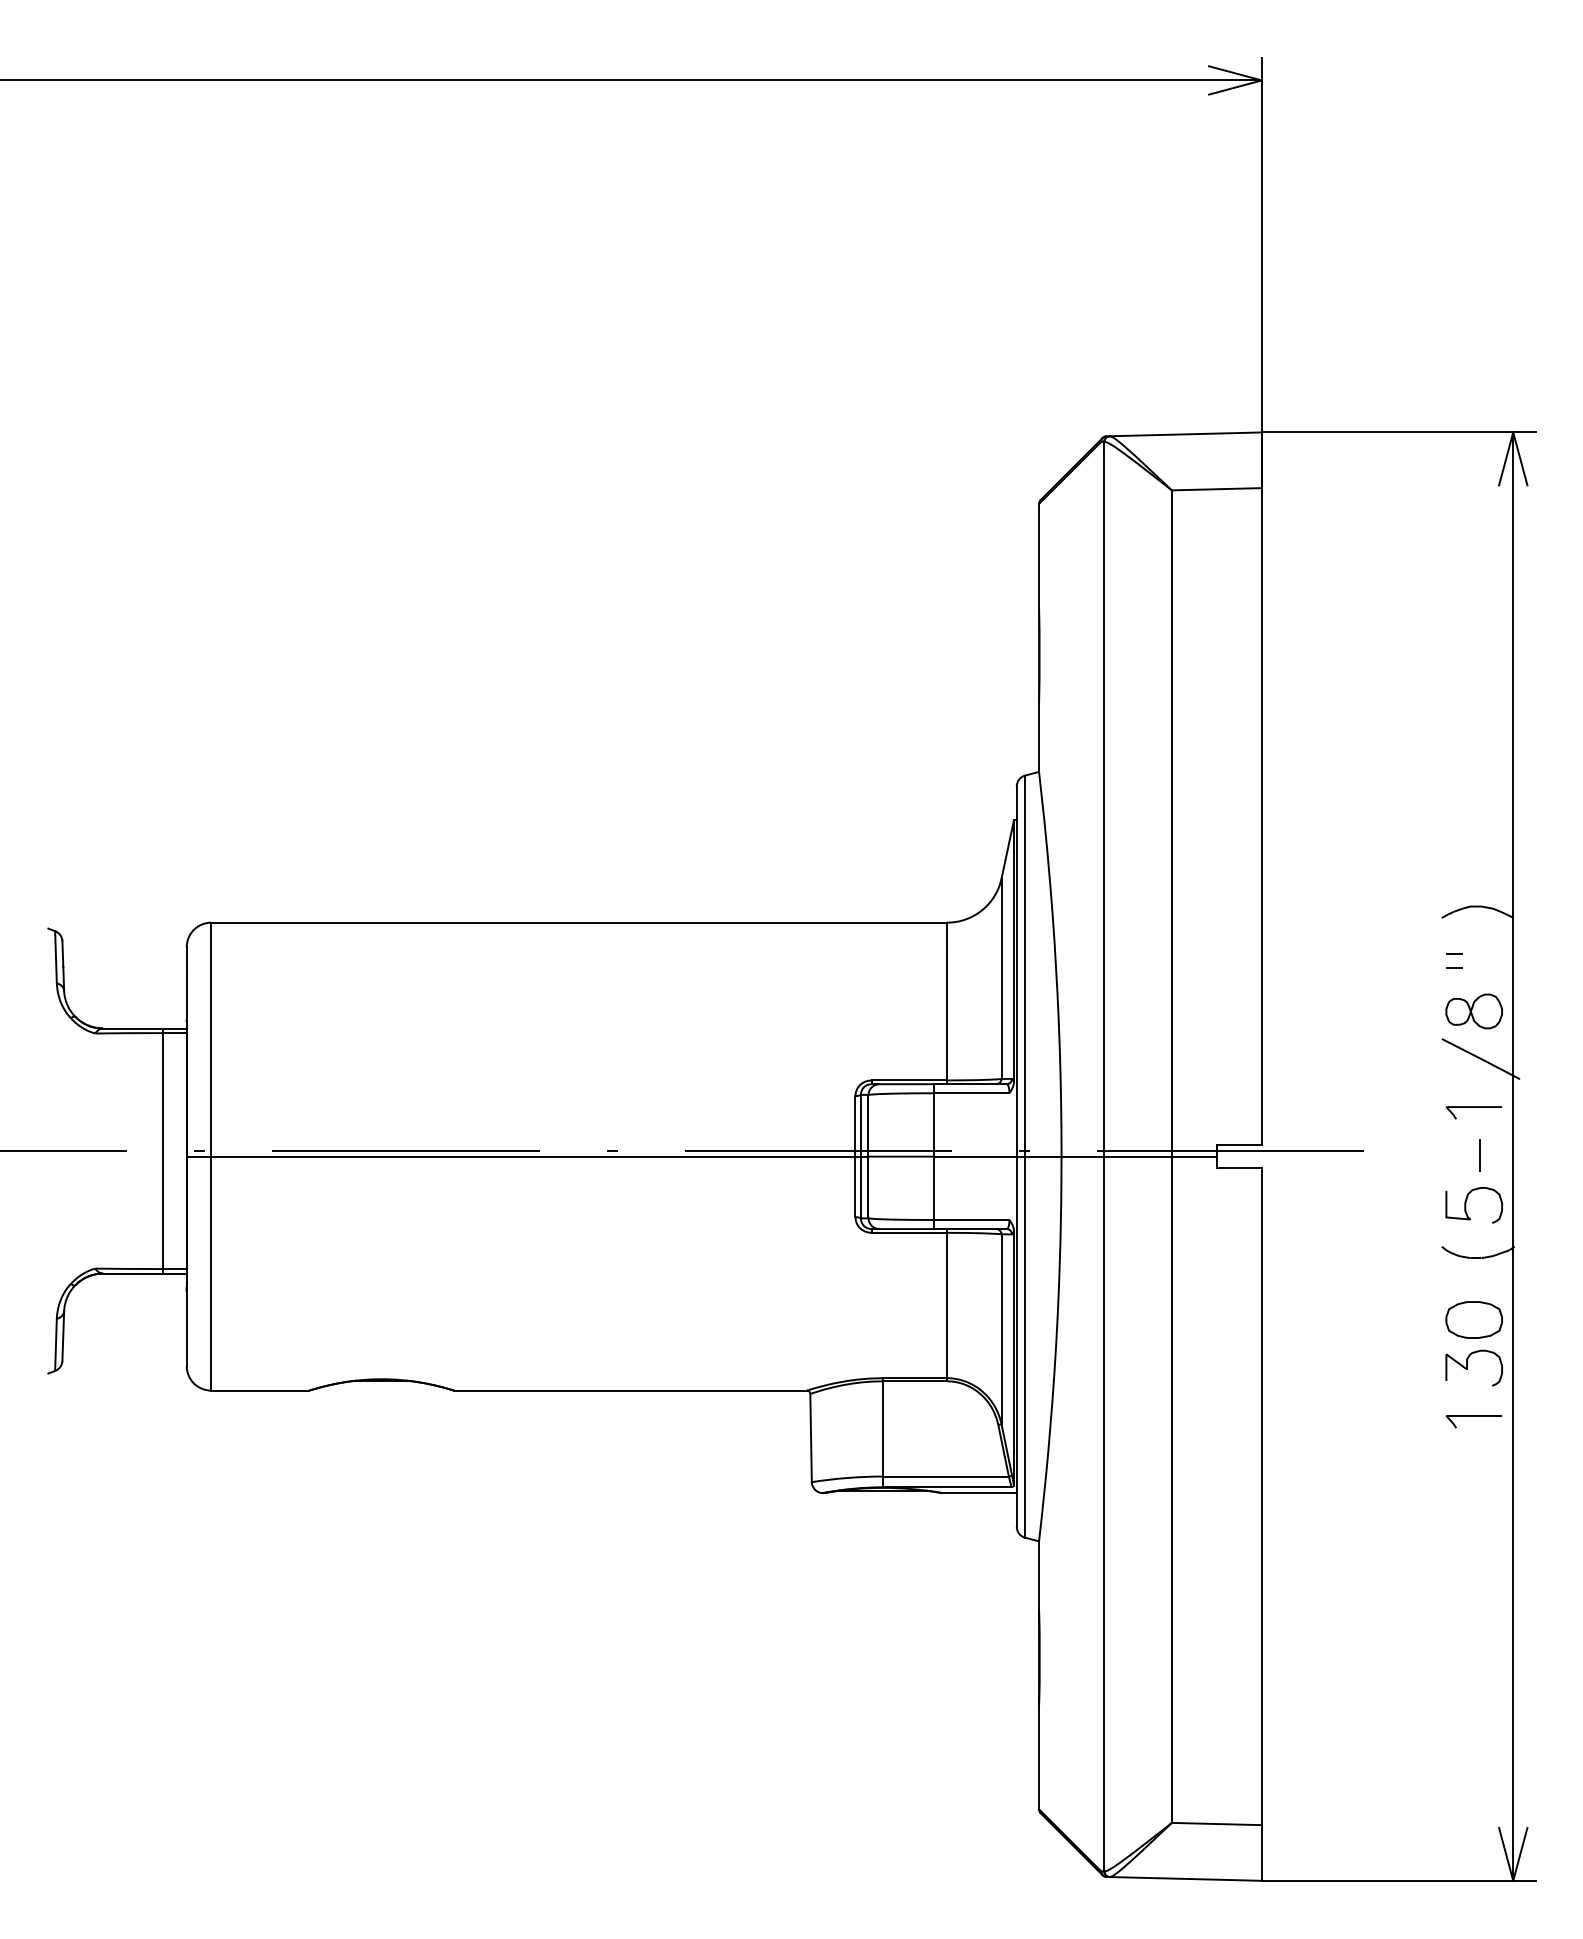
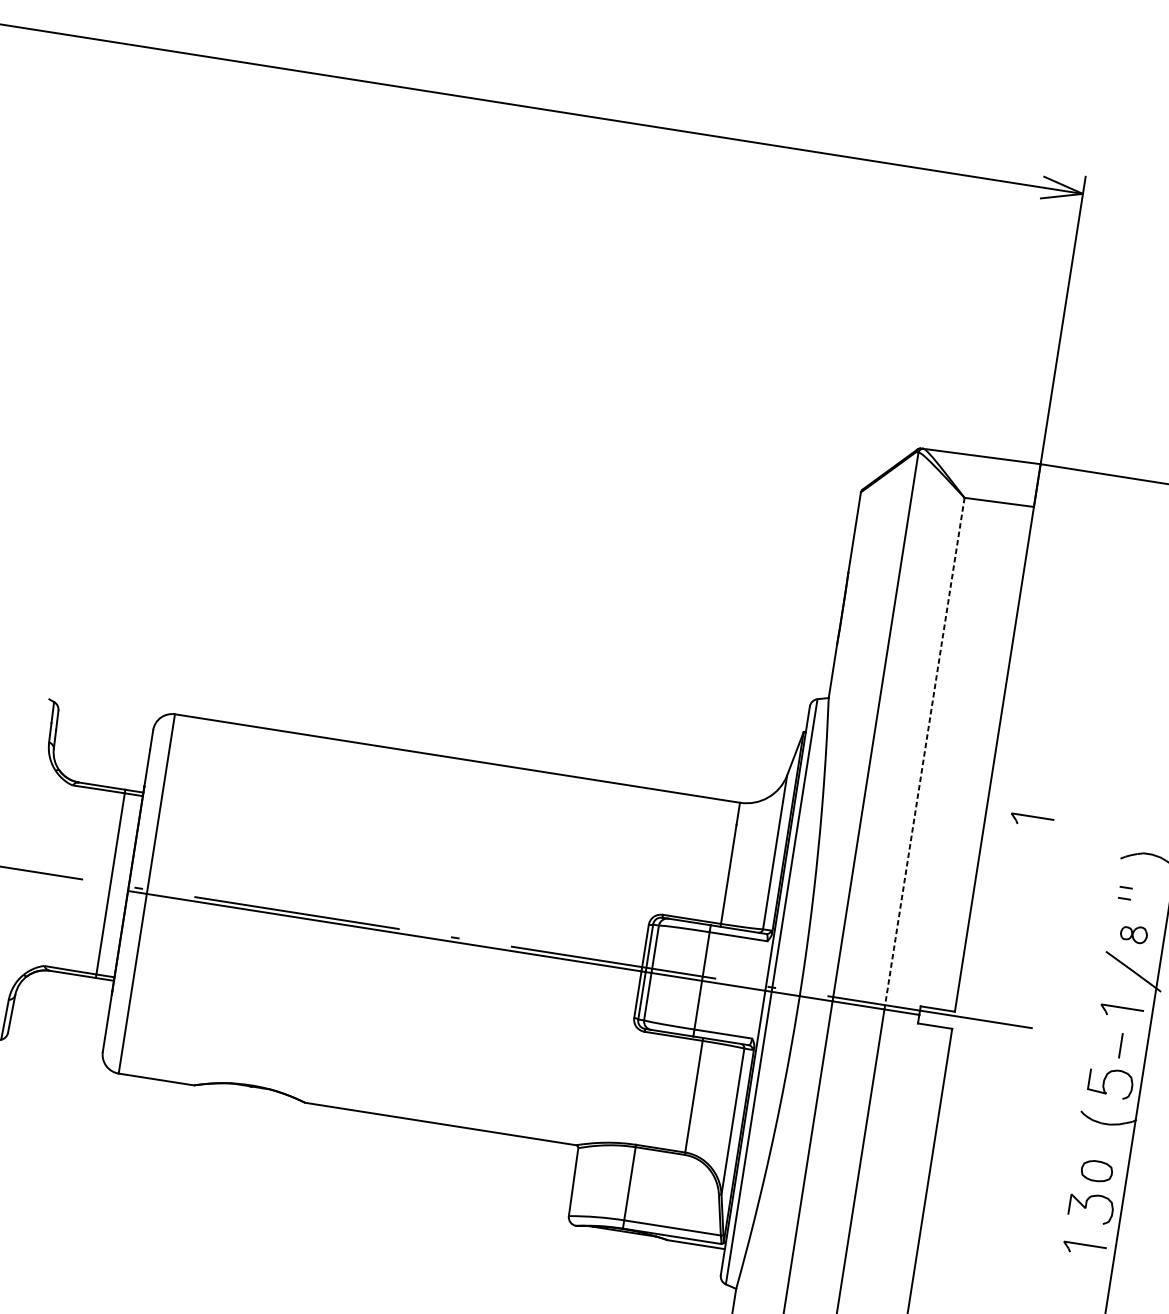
line: (1171, 824) -> (924, 754), solid -> dashed
part: (1321, 887) -> (1031, 820), added
part: (1473, 1011) -> (1133, 934), size x0.6
part: (1473, 1319) -> (1096, 1170), size x0.7

